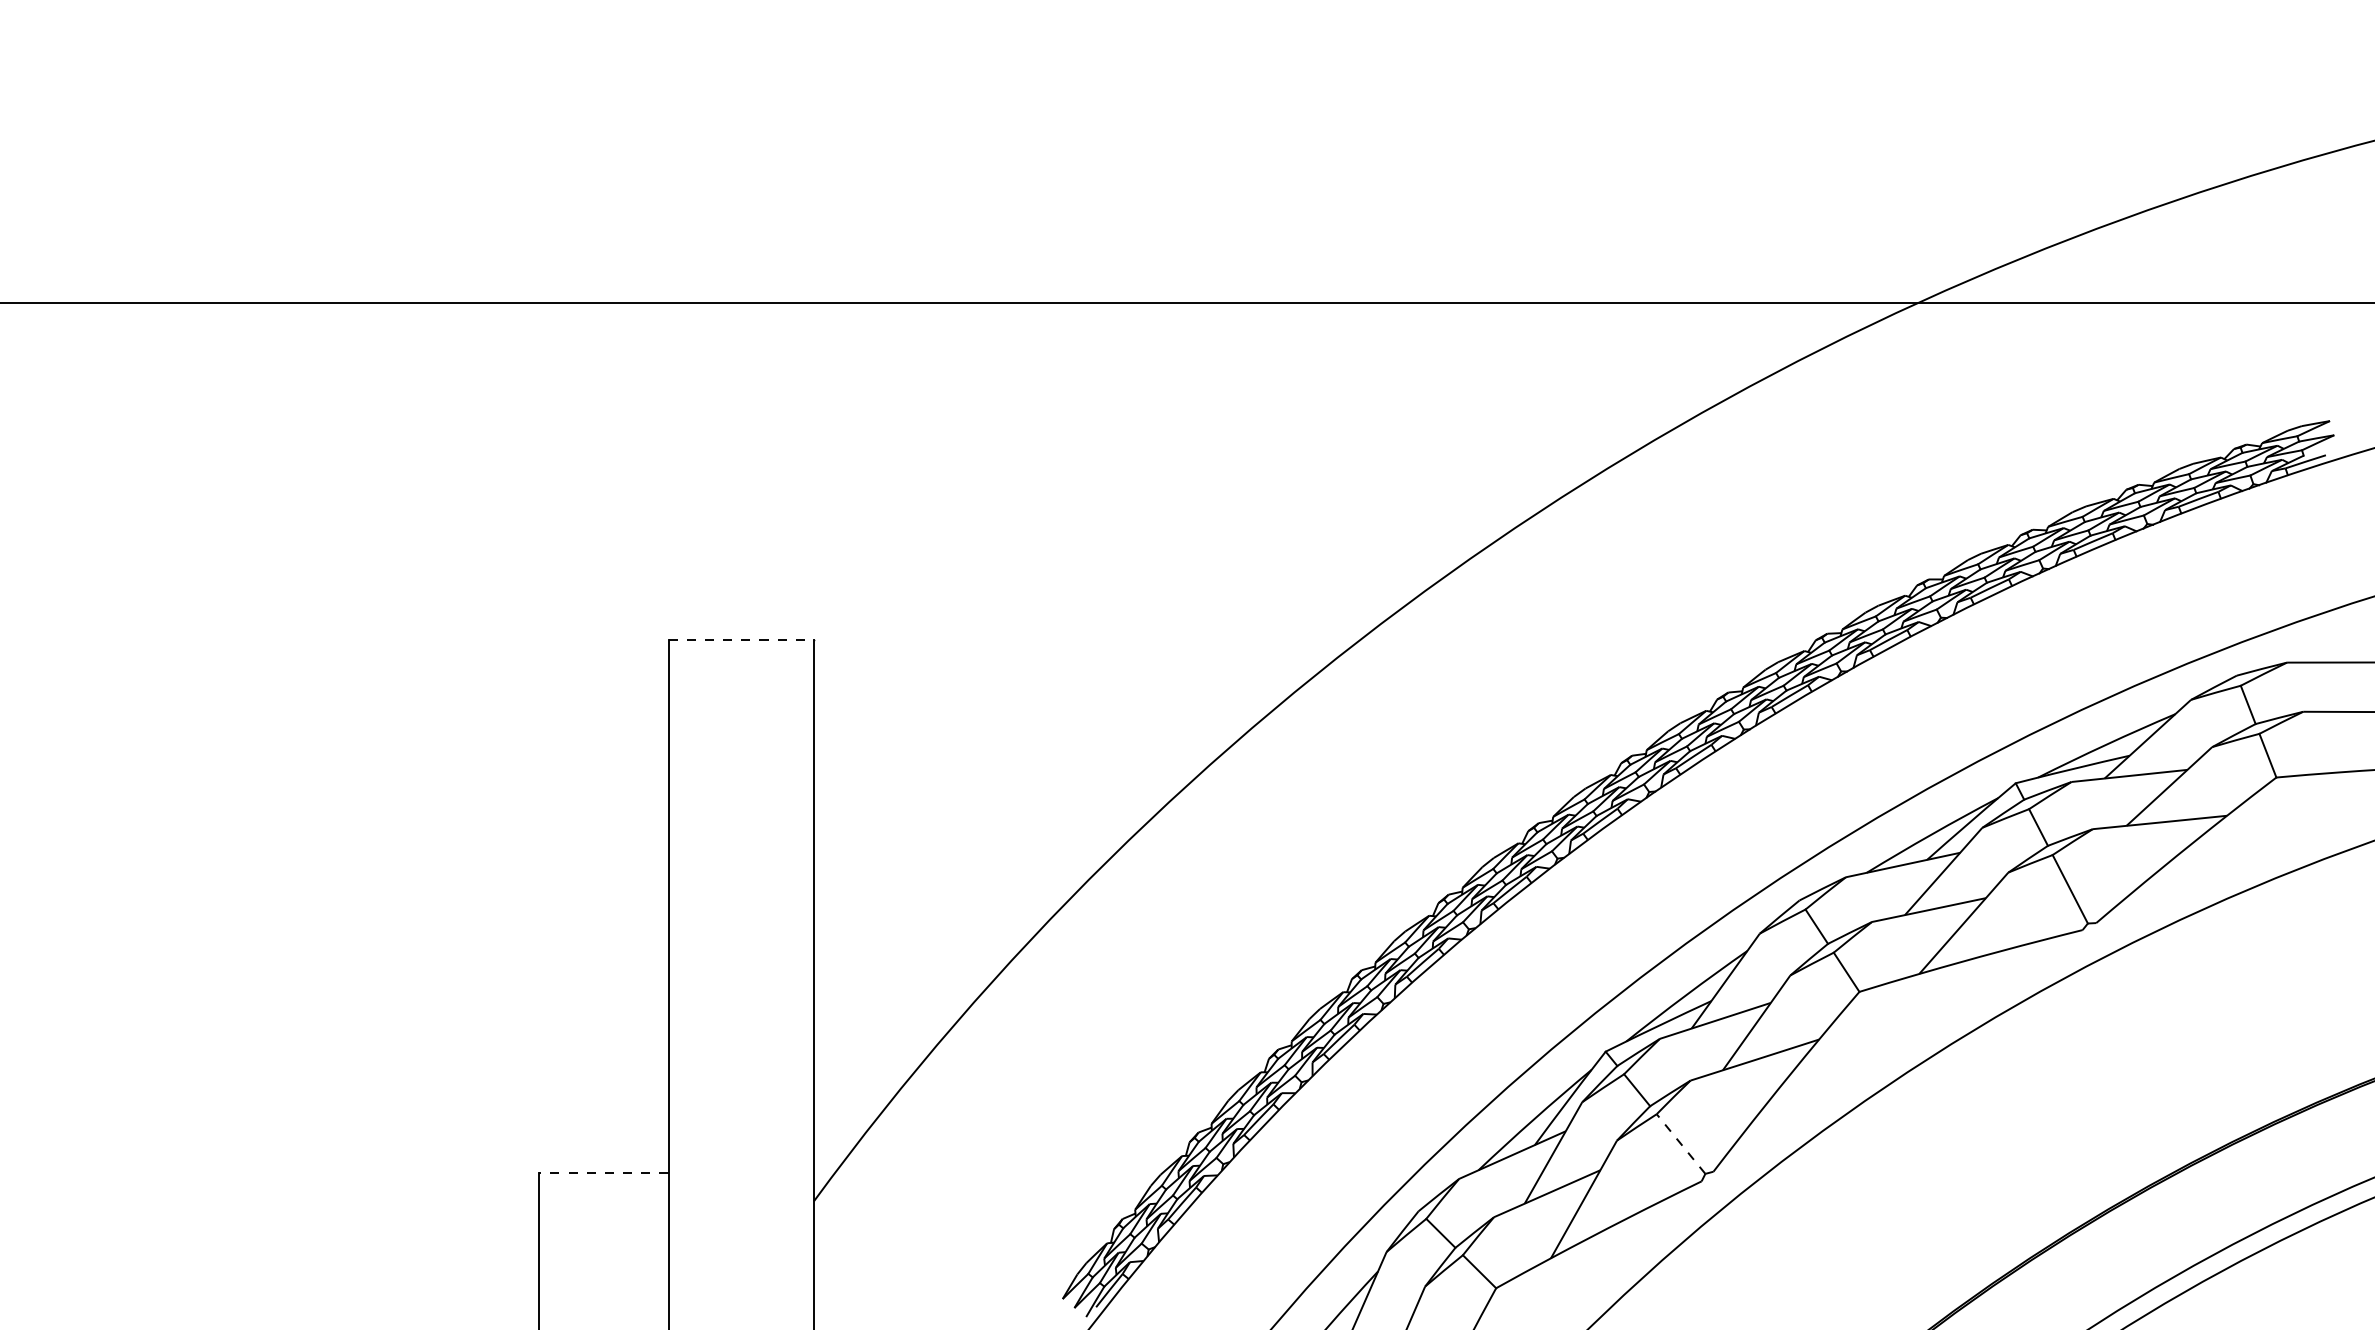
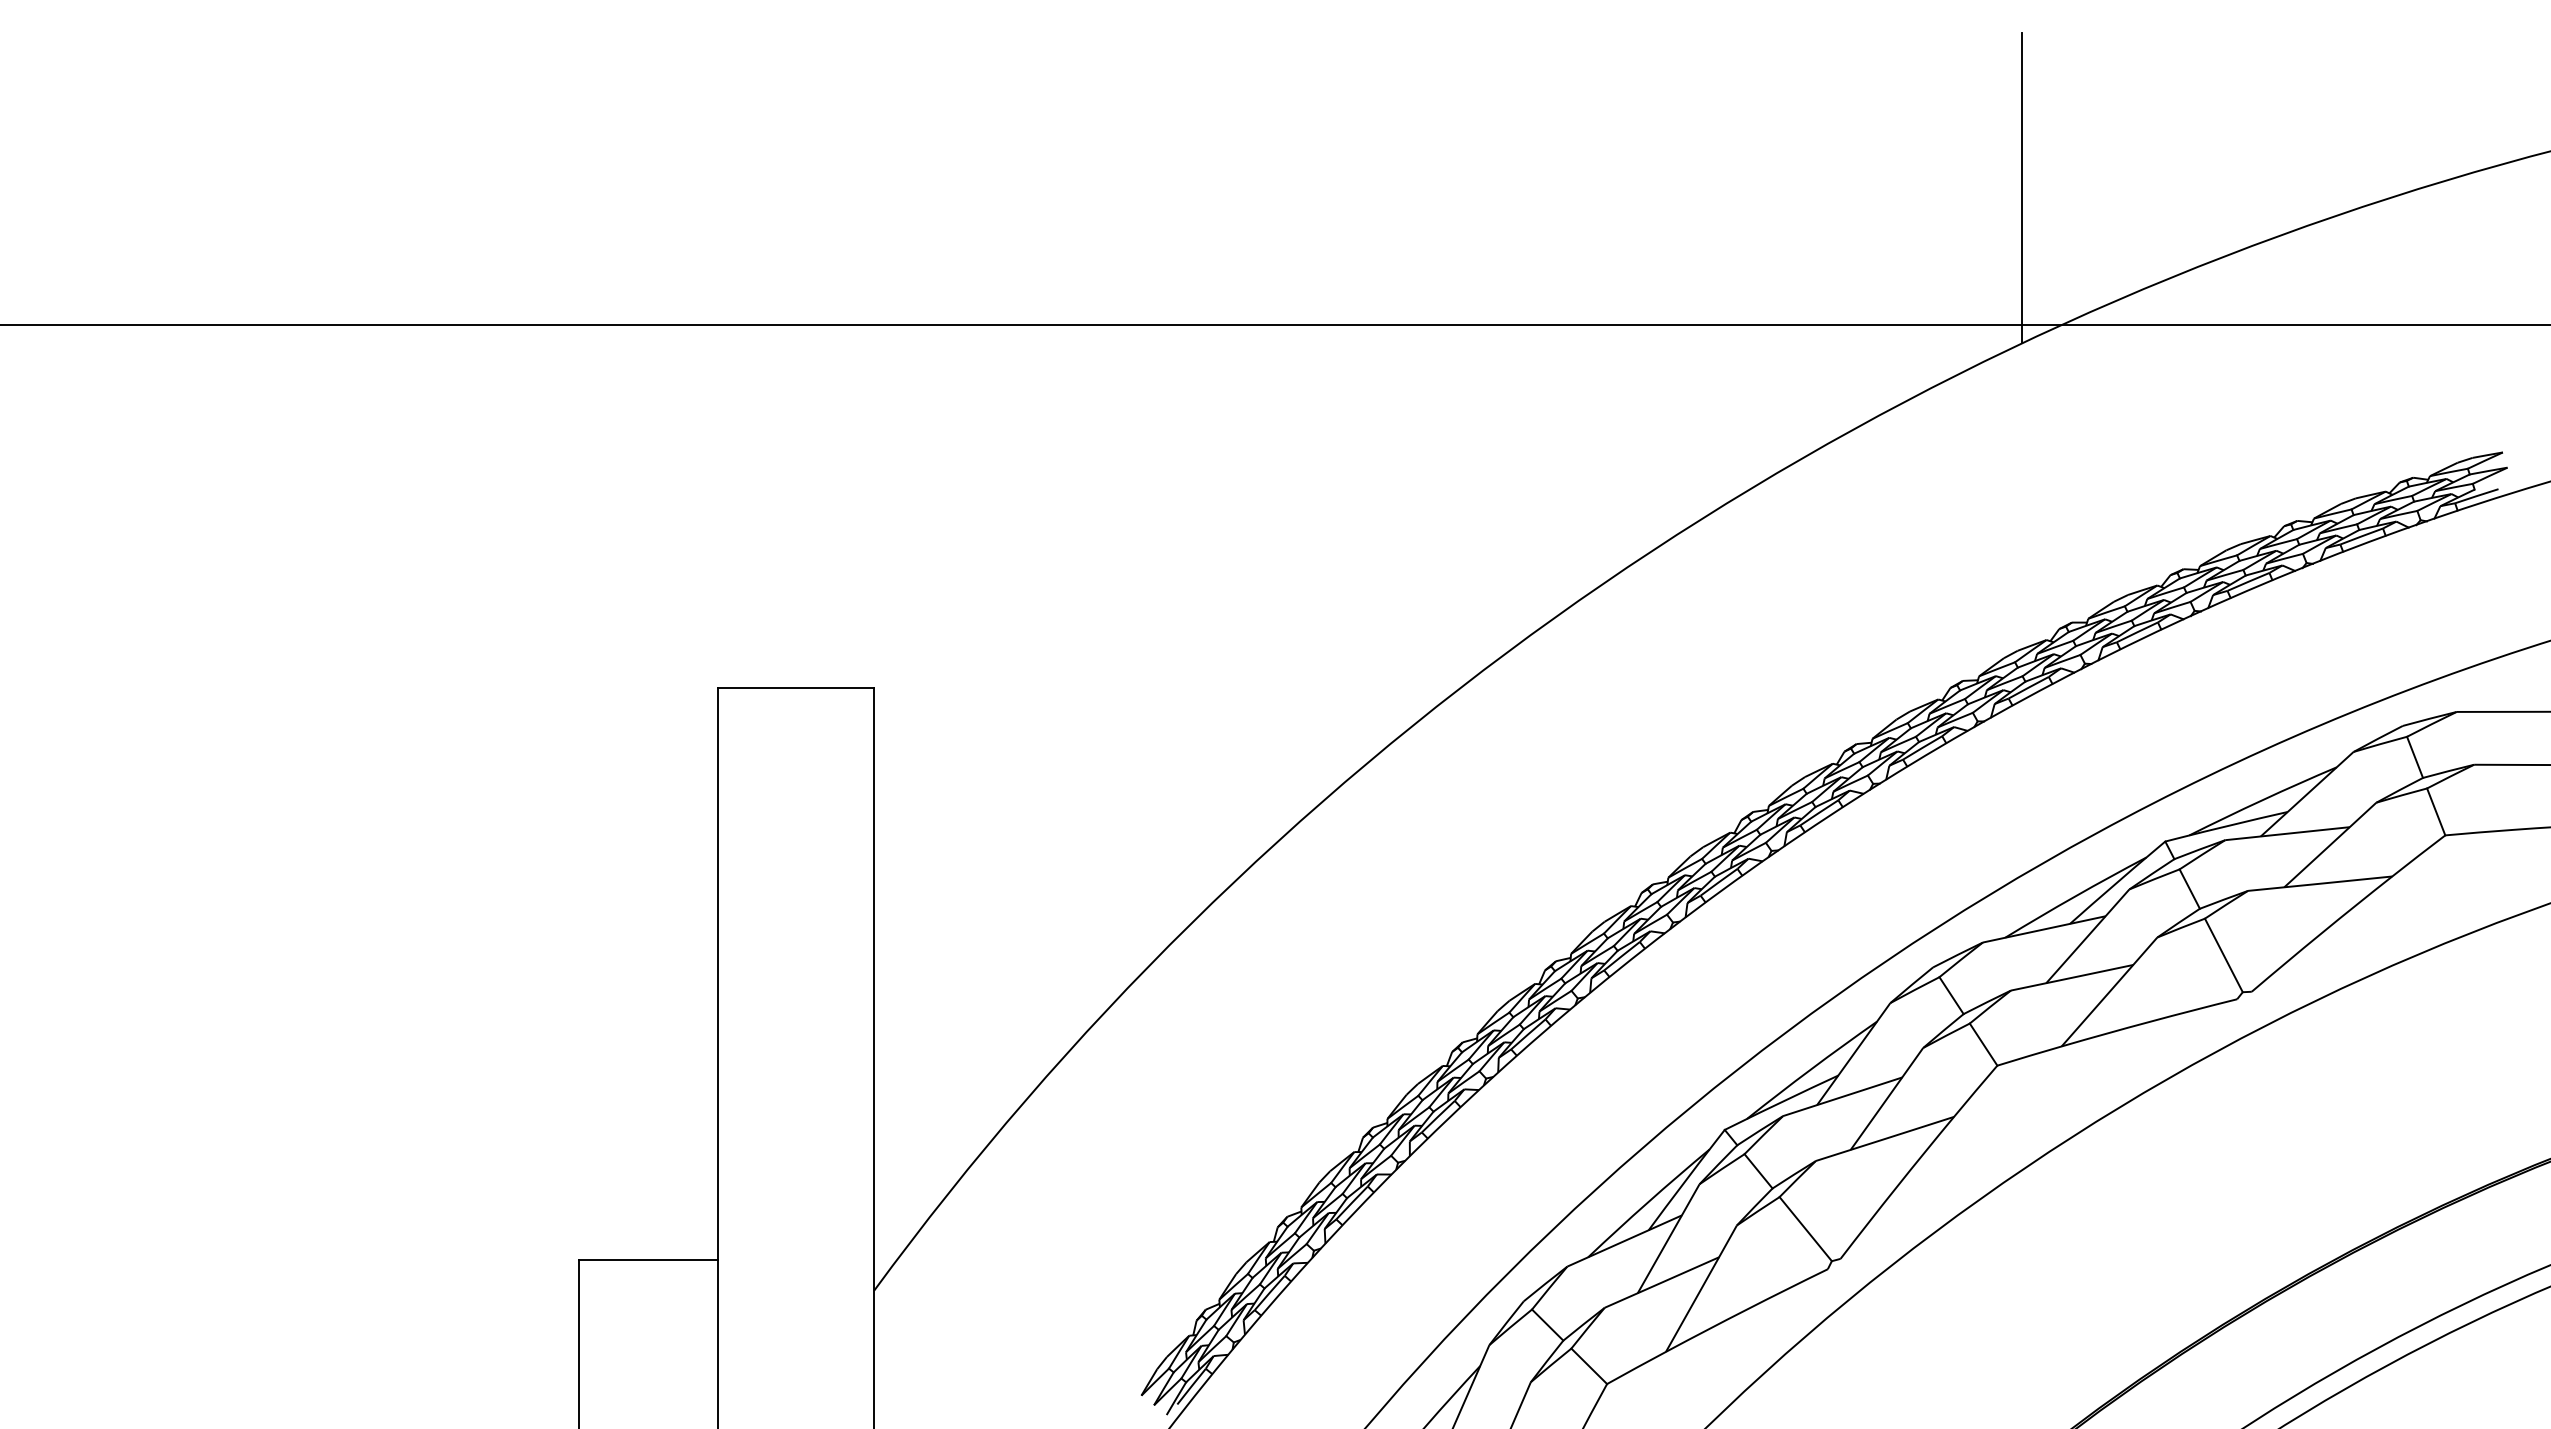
line: (1882, 174) -> (2022, 187), added
line: (741, 640) -> (796, 688), dashed -> solid
line: (1680, 1143) -> (1805, 1228), dashed -> solid
line: (603, 1172) -> (648, 1259), dashed -> solid

